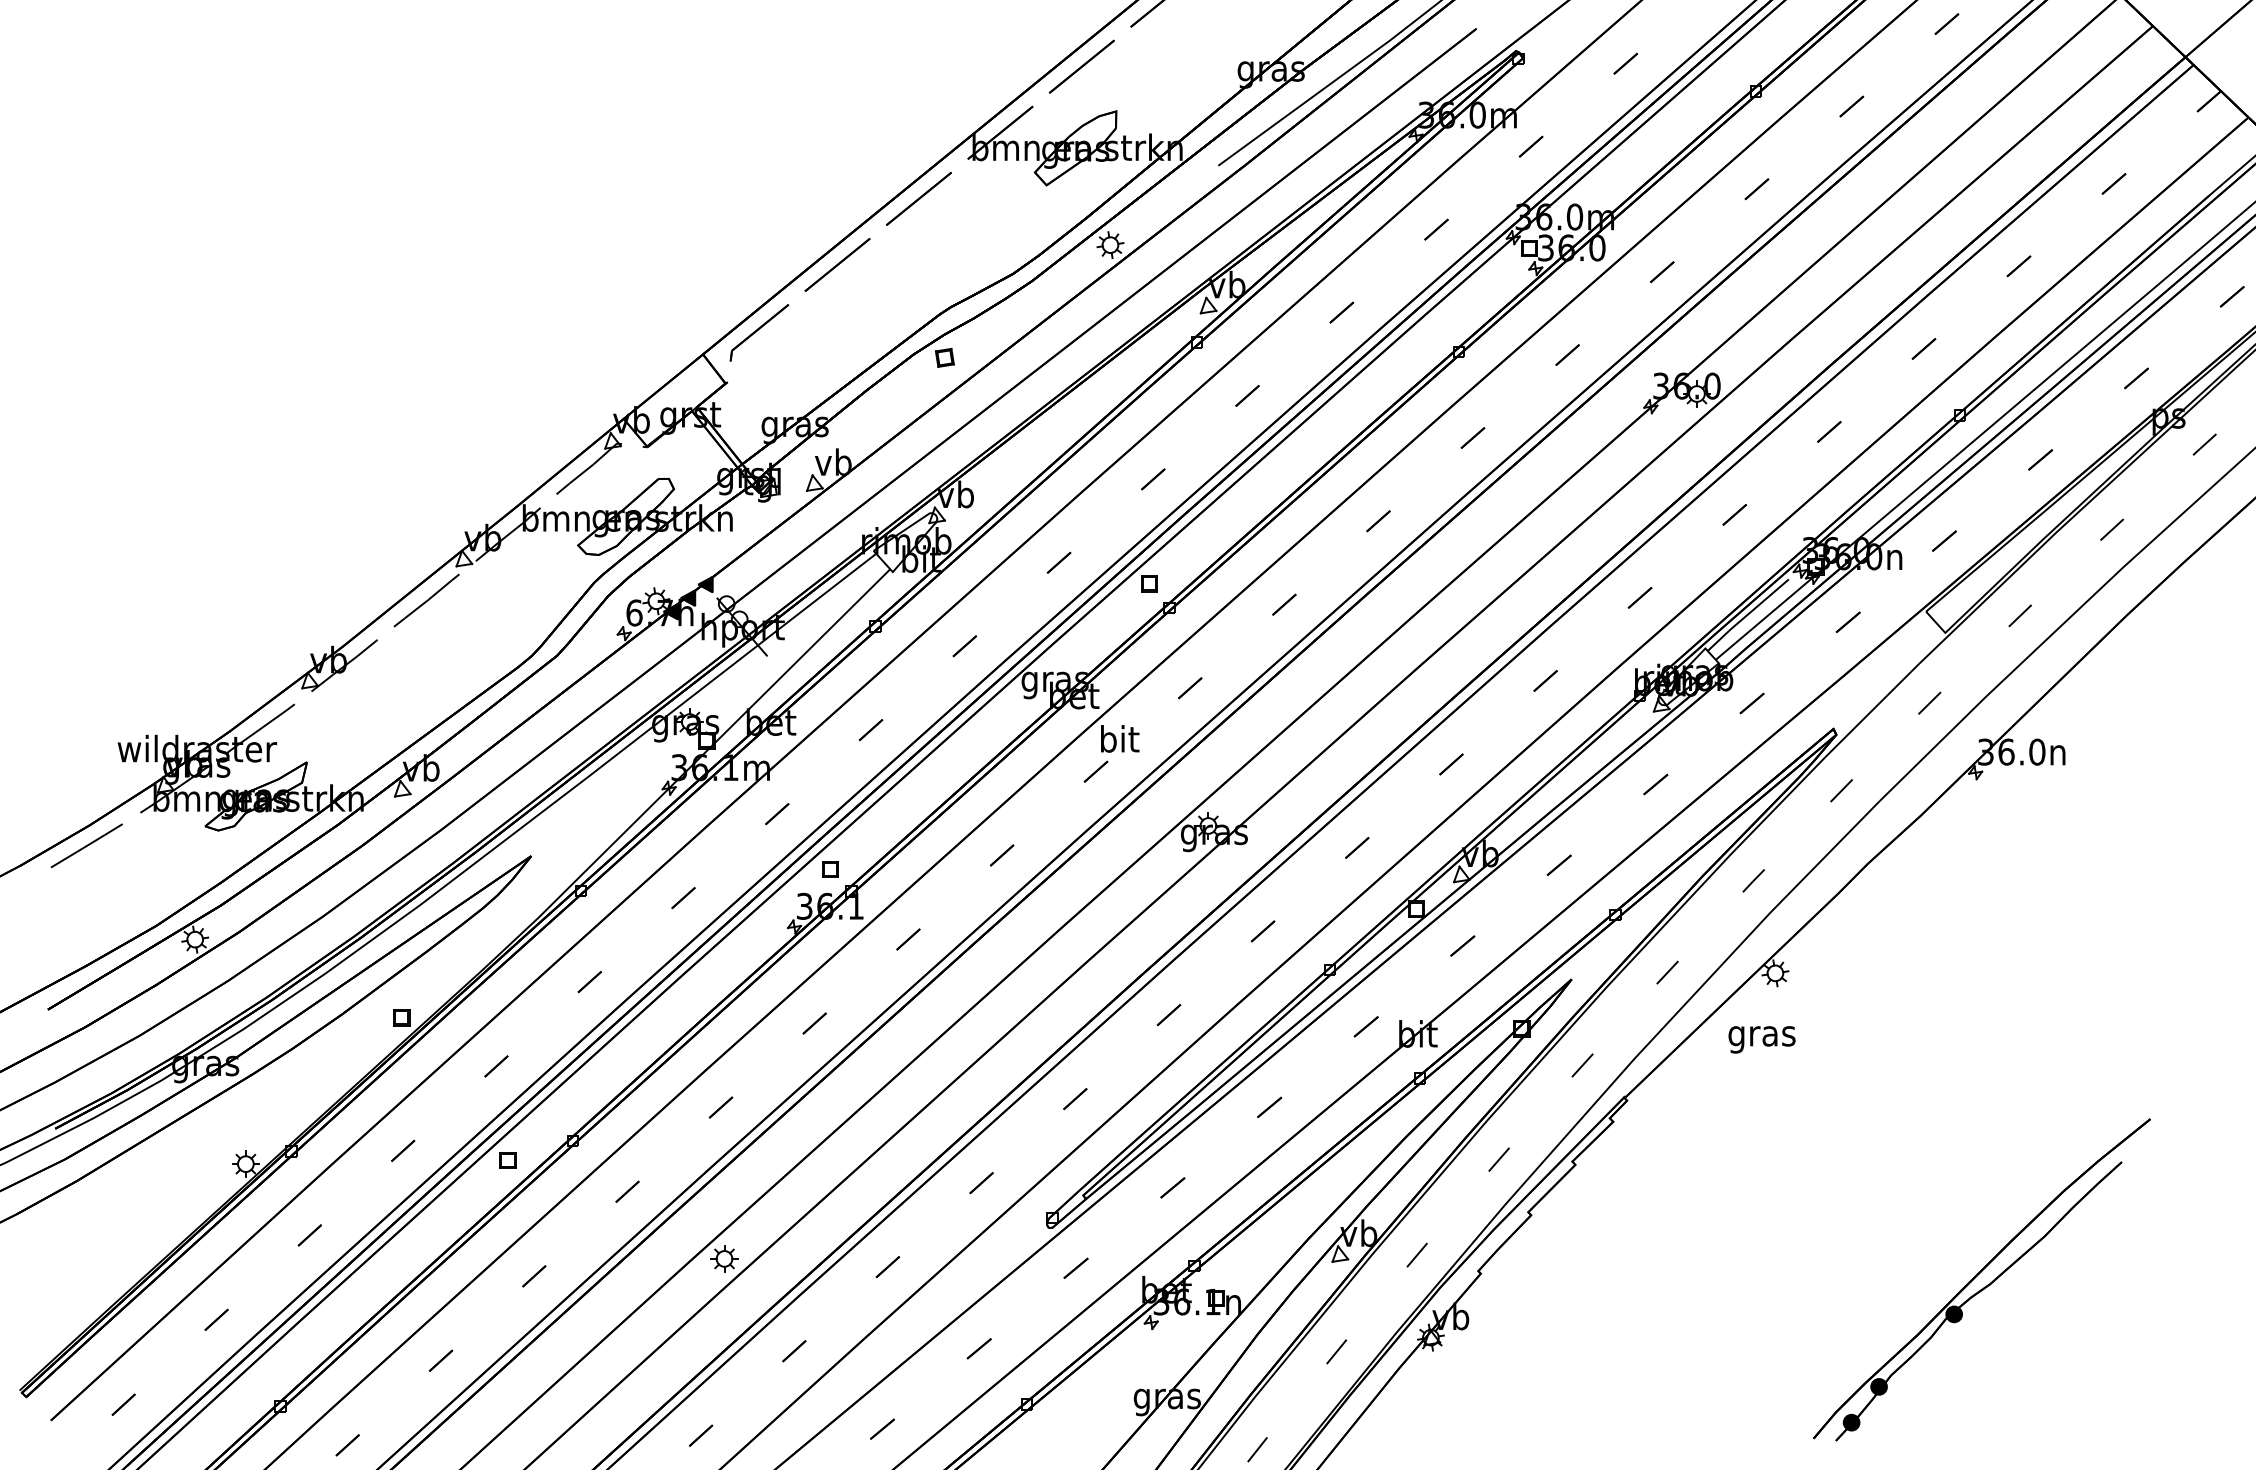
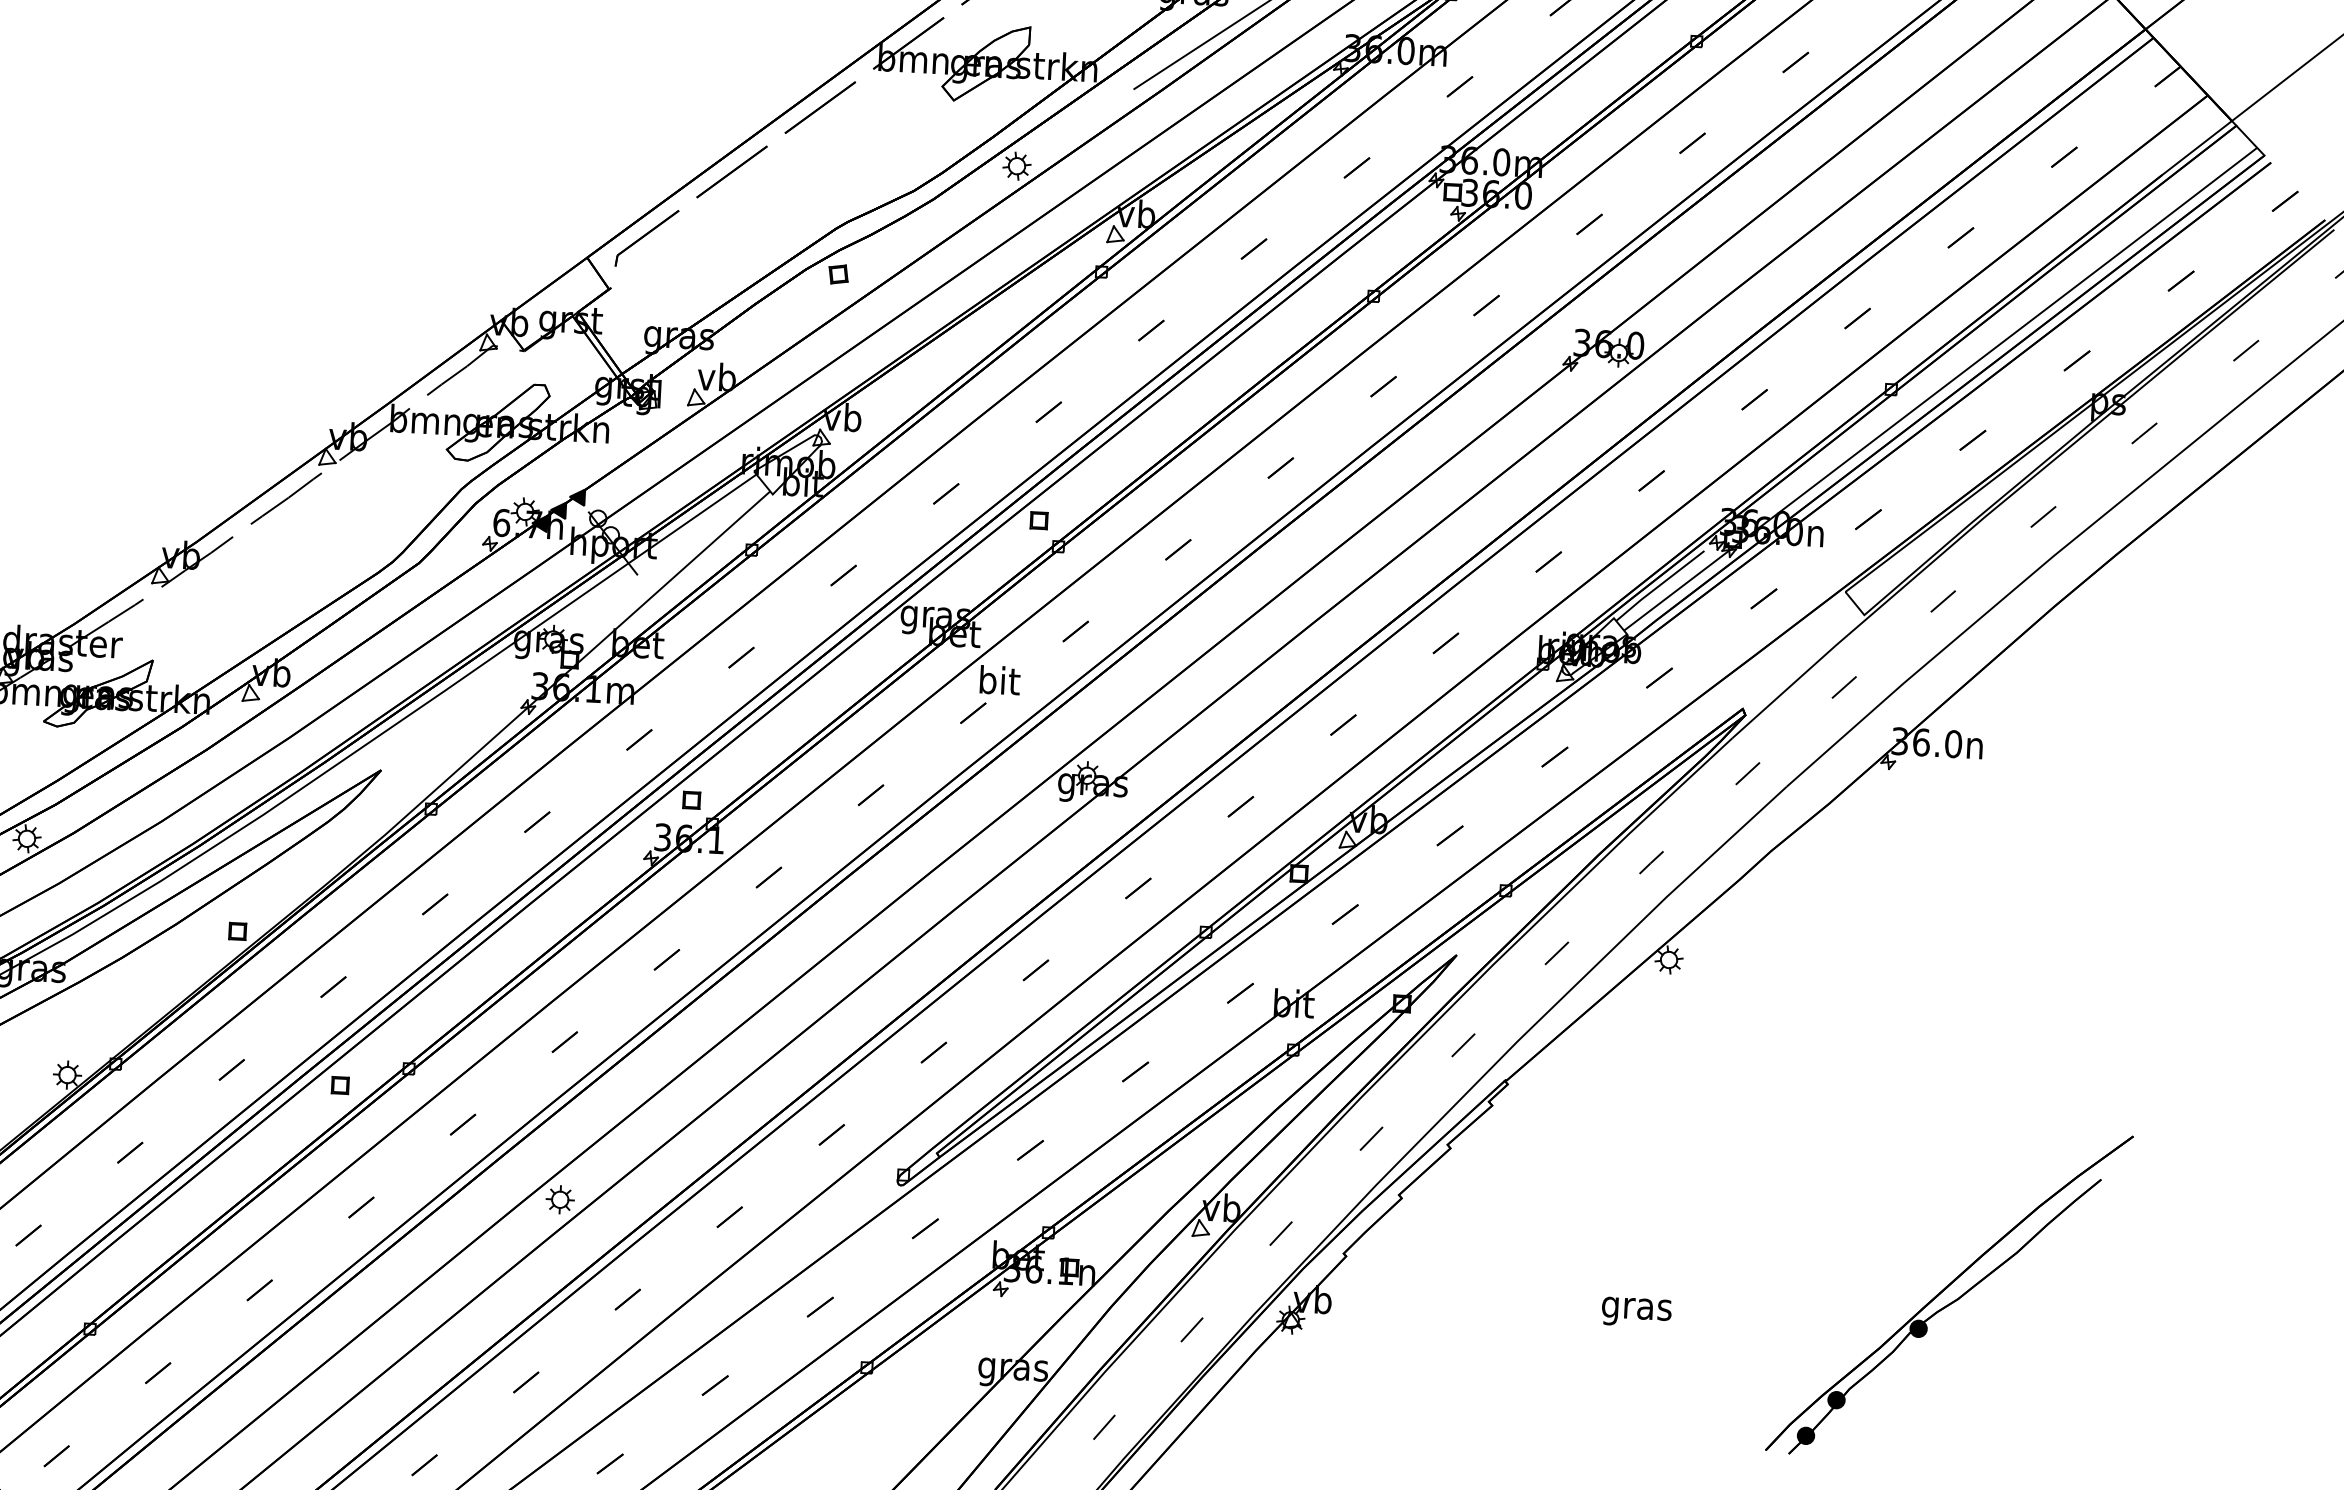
text: (1761, 1039) -> (1636, 1312), moved
part: (1981, 1279) -> (1948, 1294), moved

